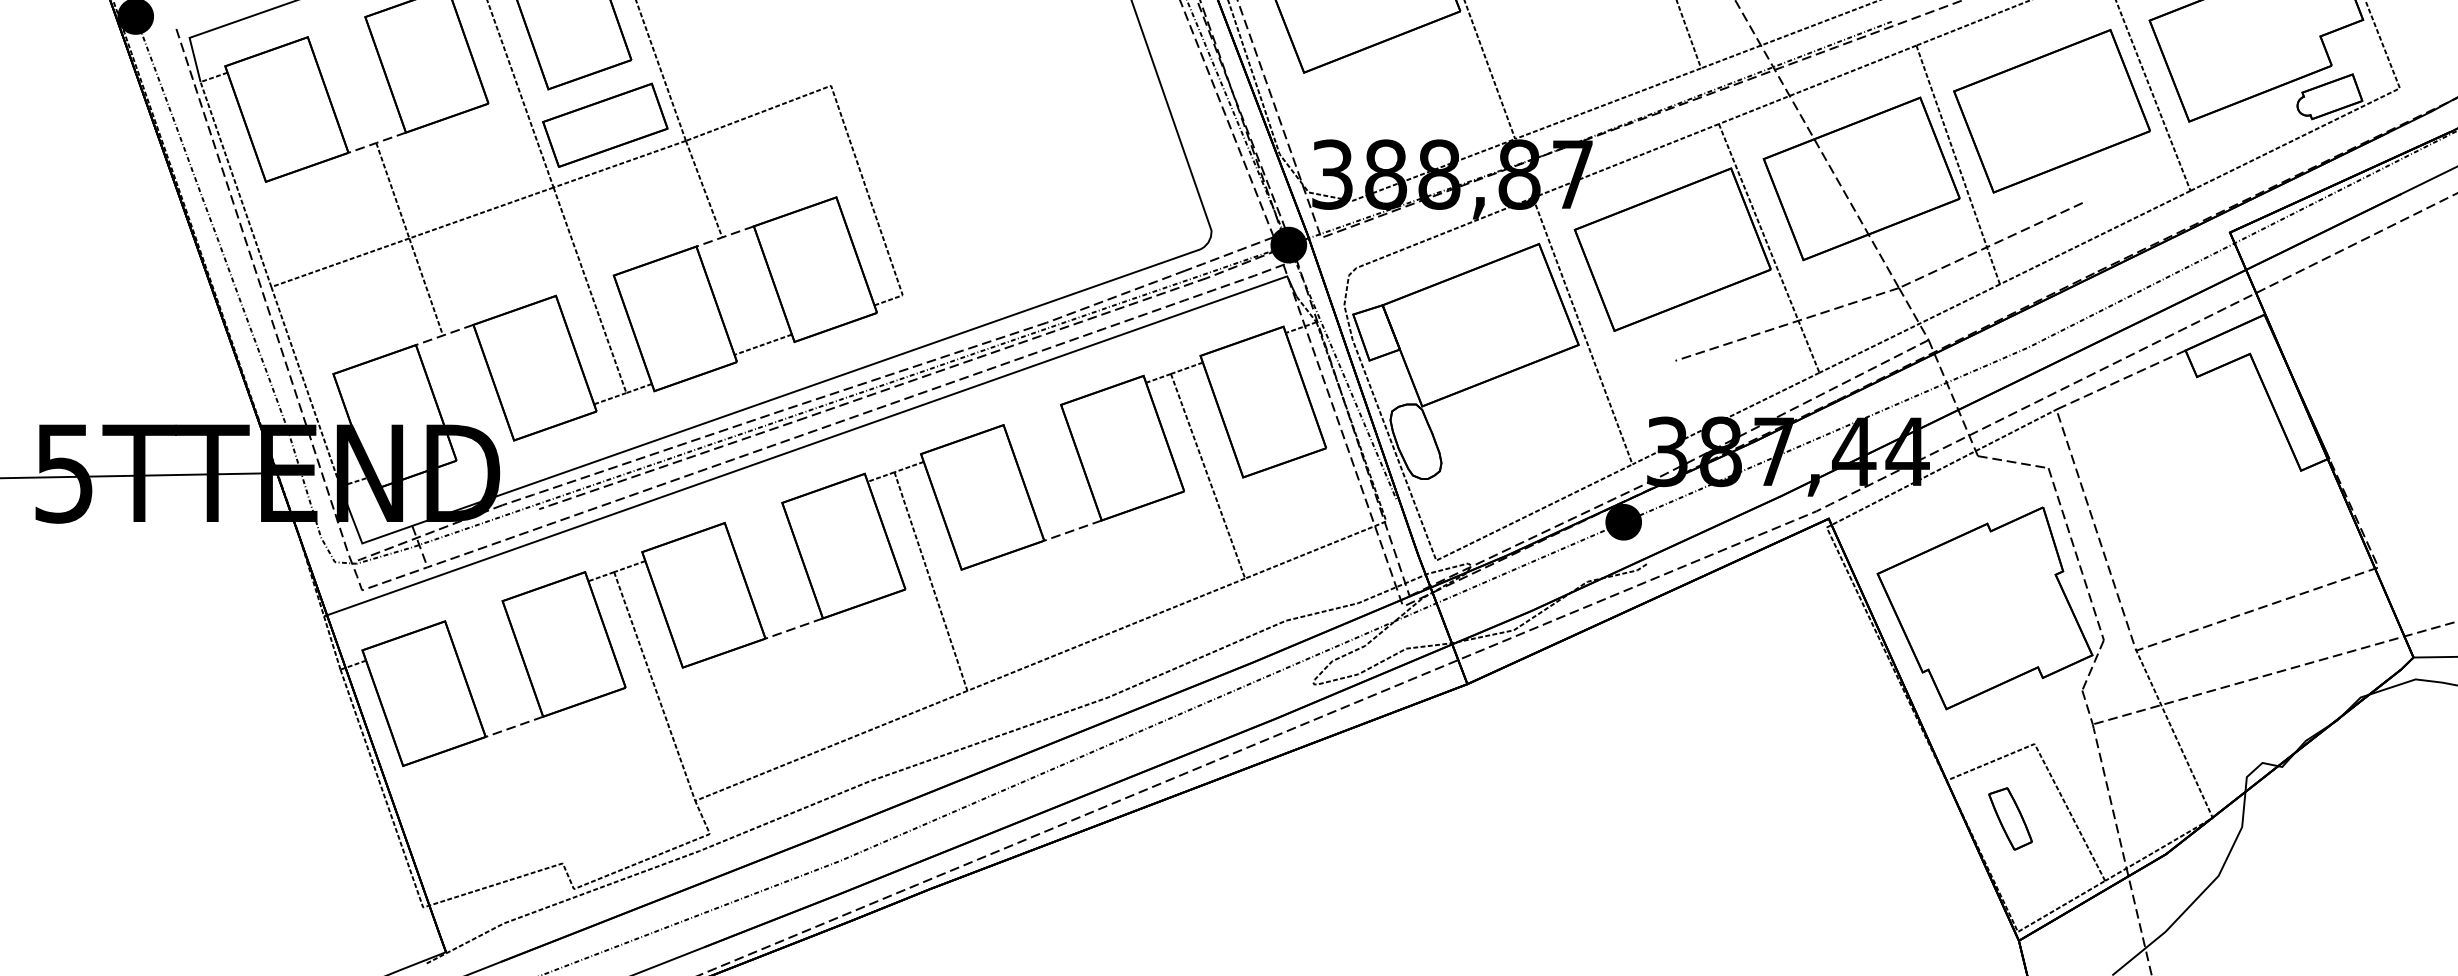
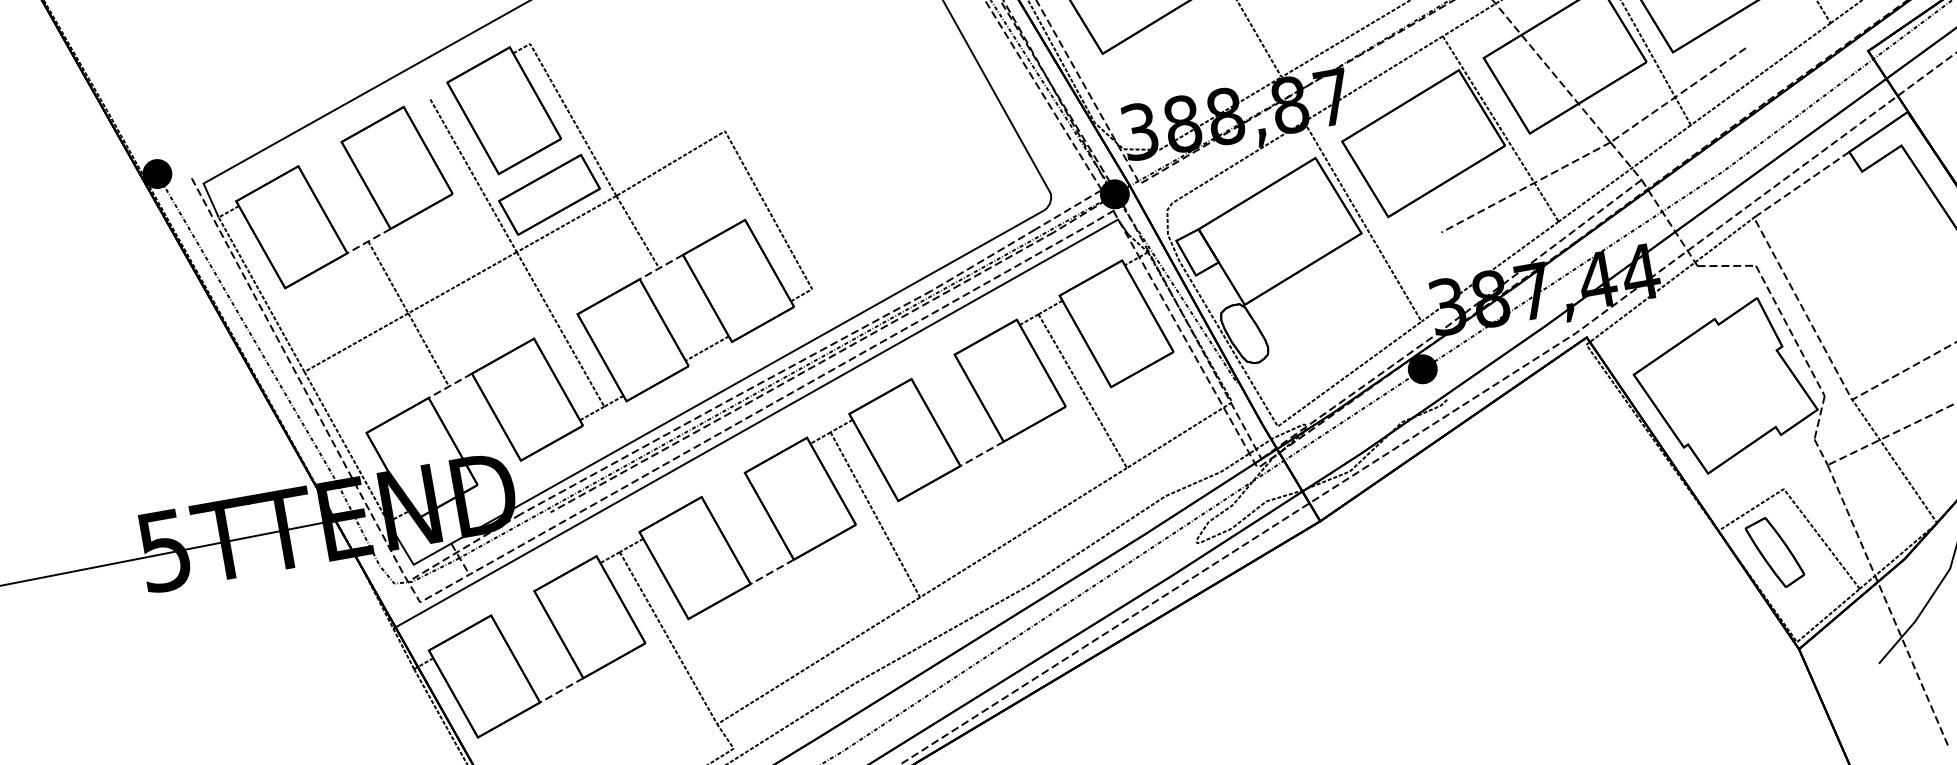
part: (2010, 818) -> (1774, 552), size x1.43

